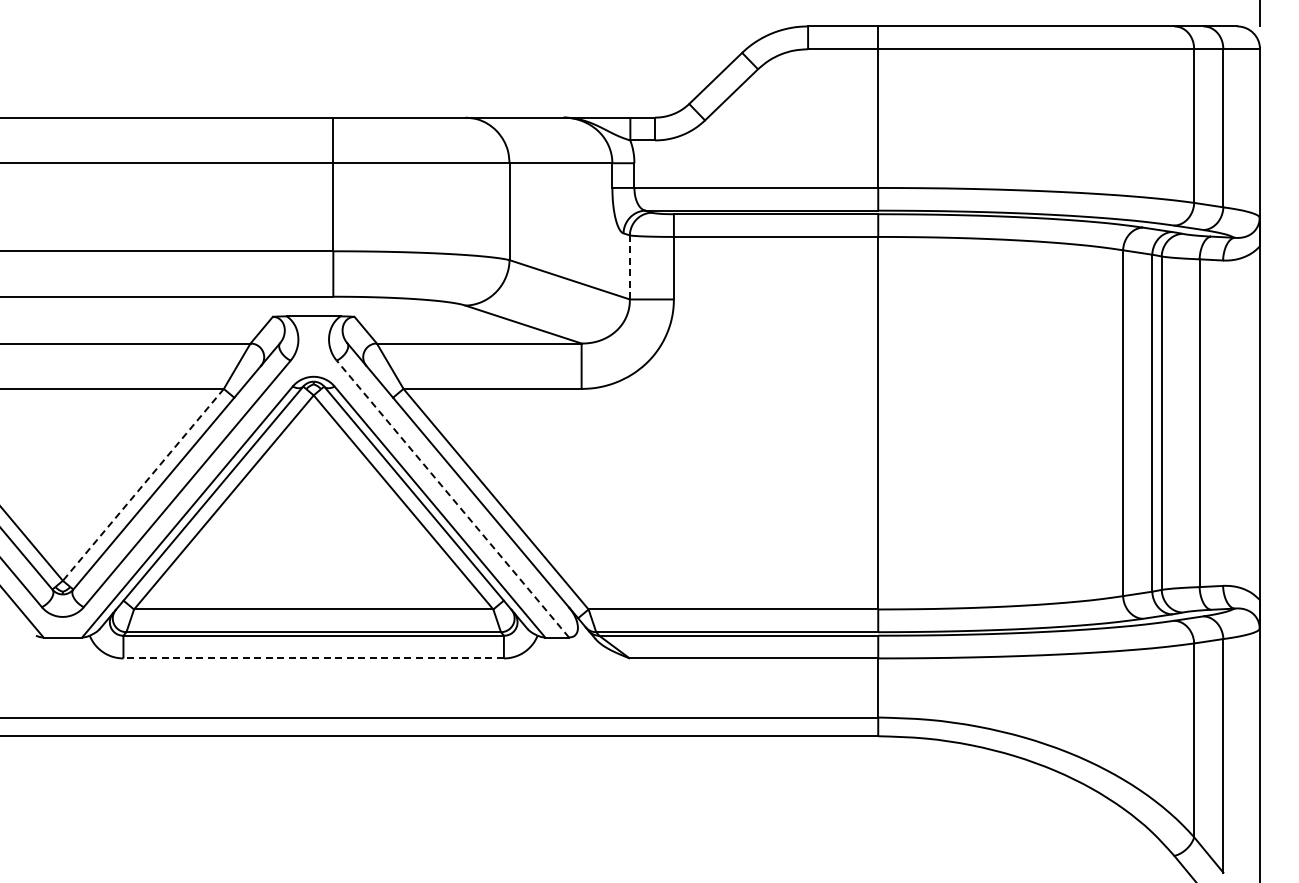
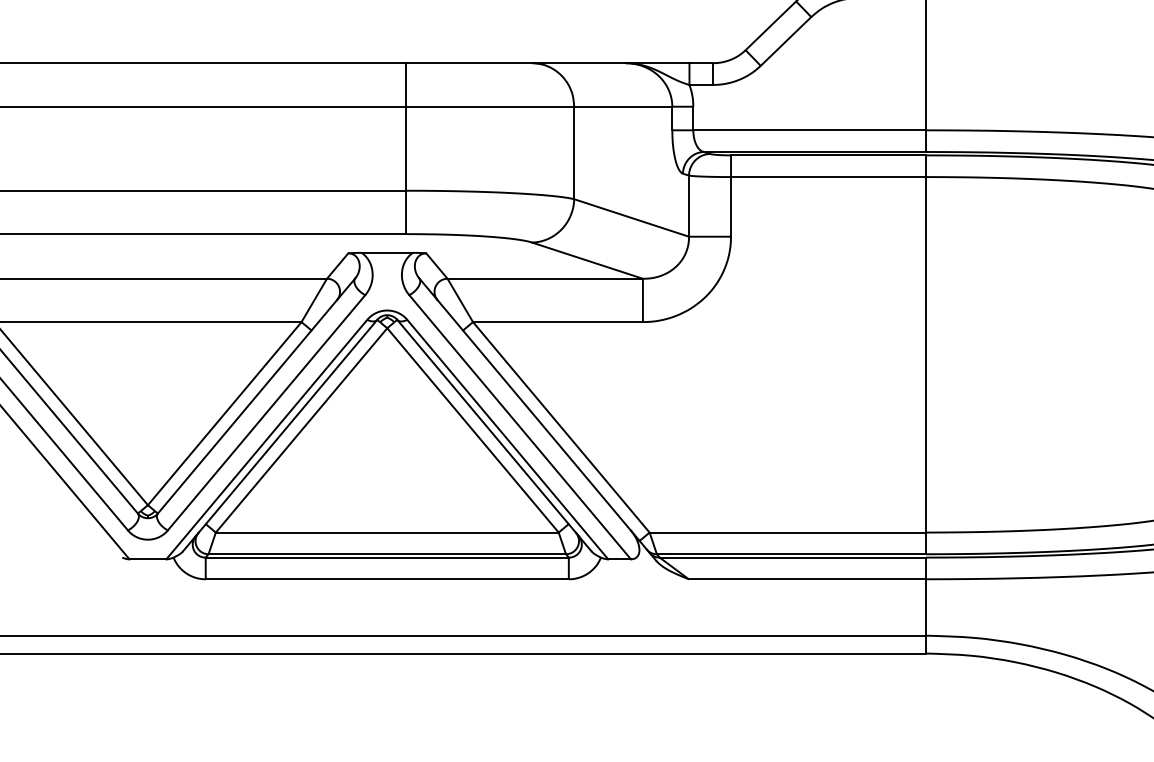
line: (629, 266) -> (688, 205), dashed -> solid
line: (143, 485) -> (224, 414), dashed -> solid
line: (452, 499) -> (519, 427), dashed -> solid
line: (313, 658) -> (387, 579), dashed -> solid

